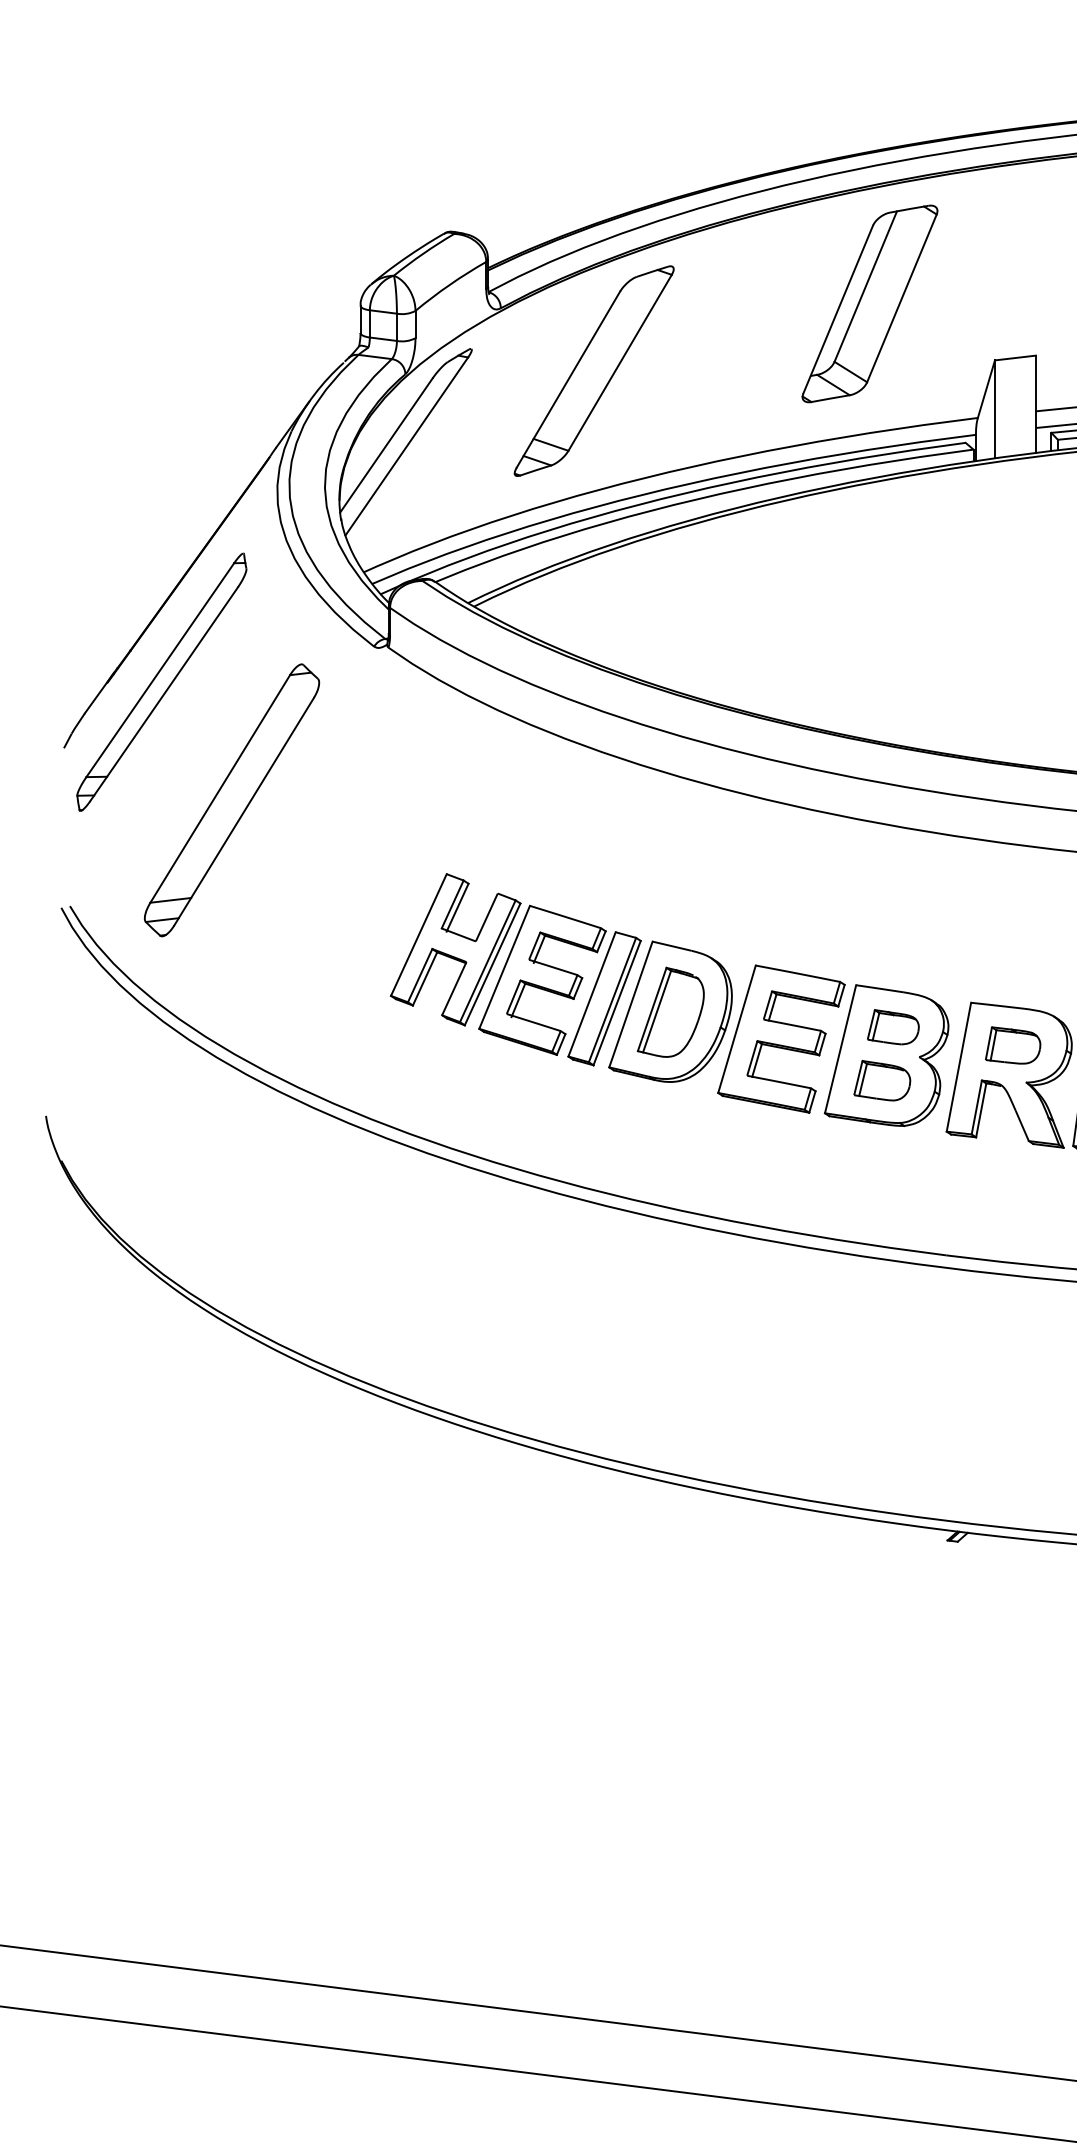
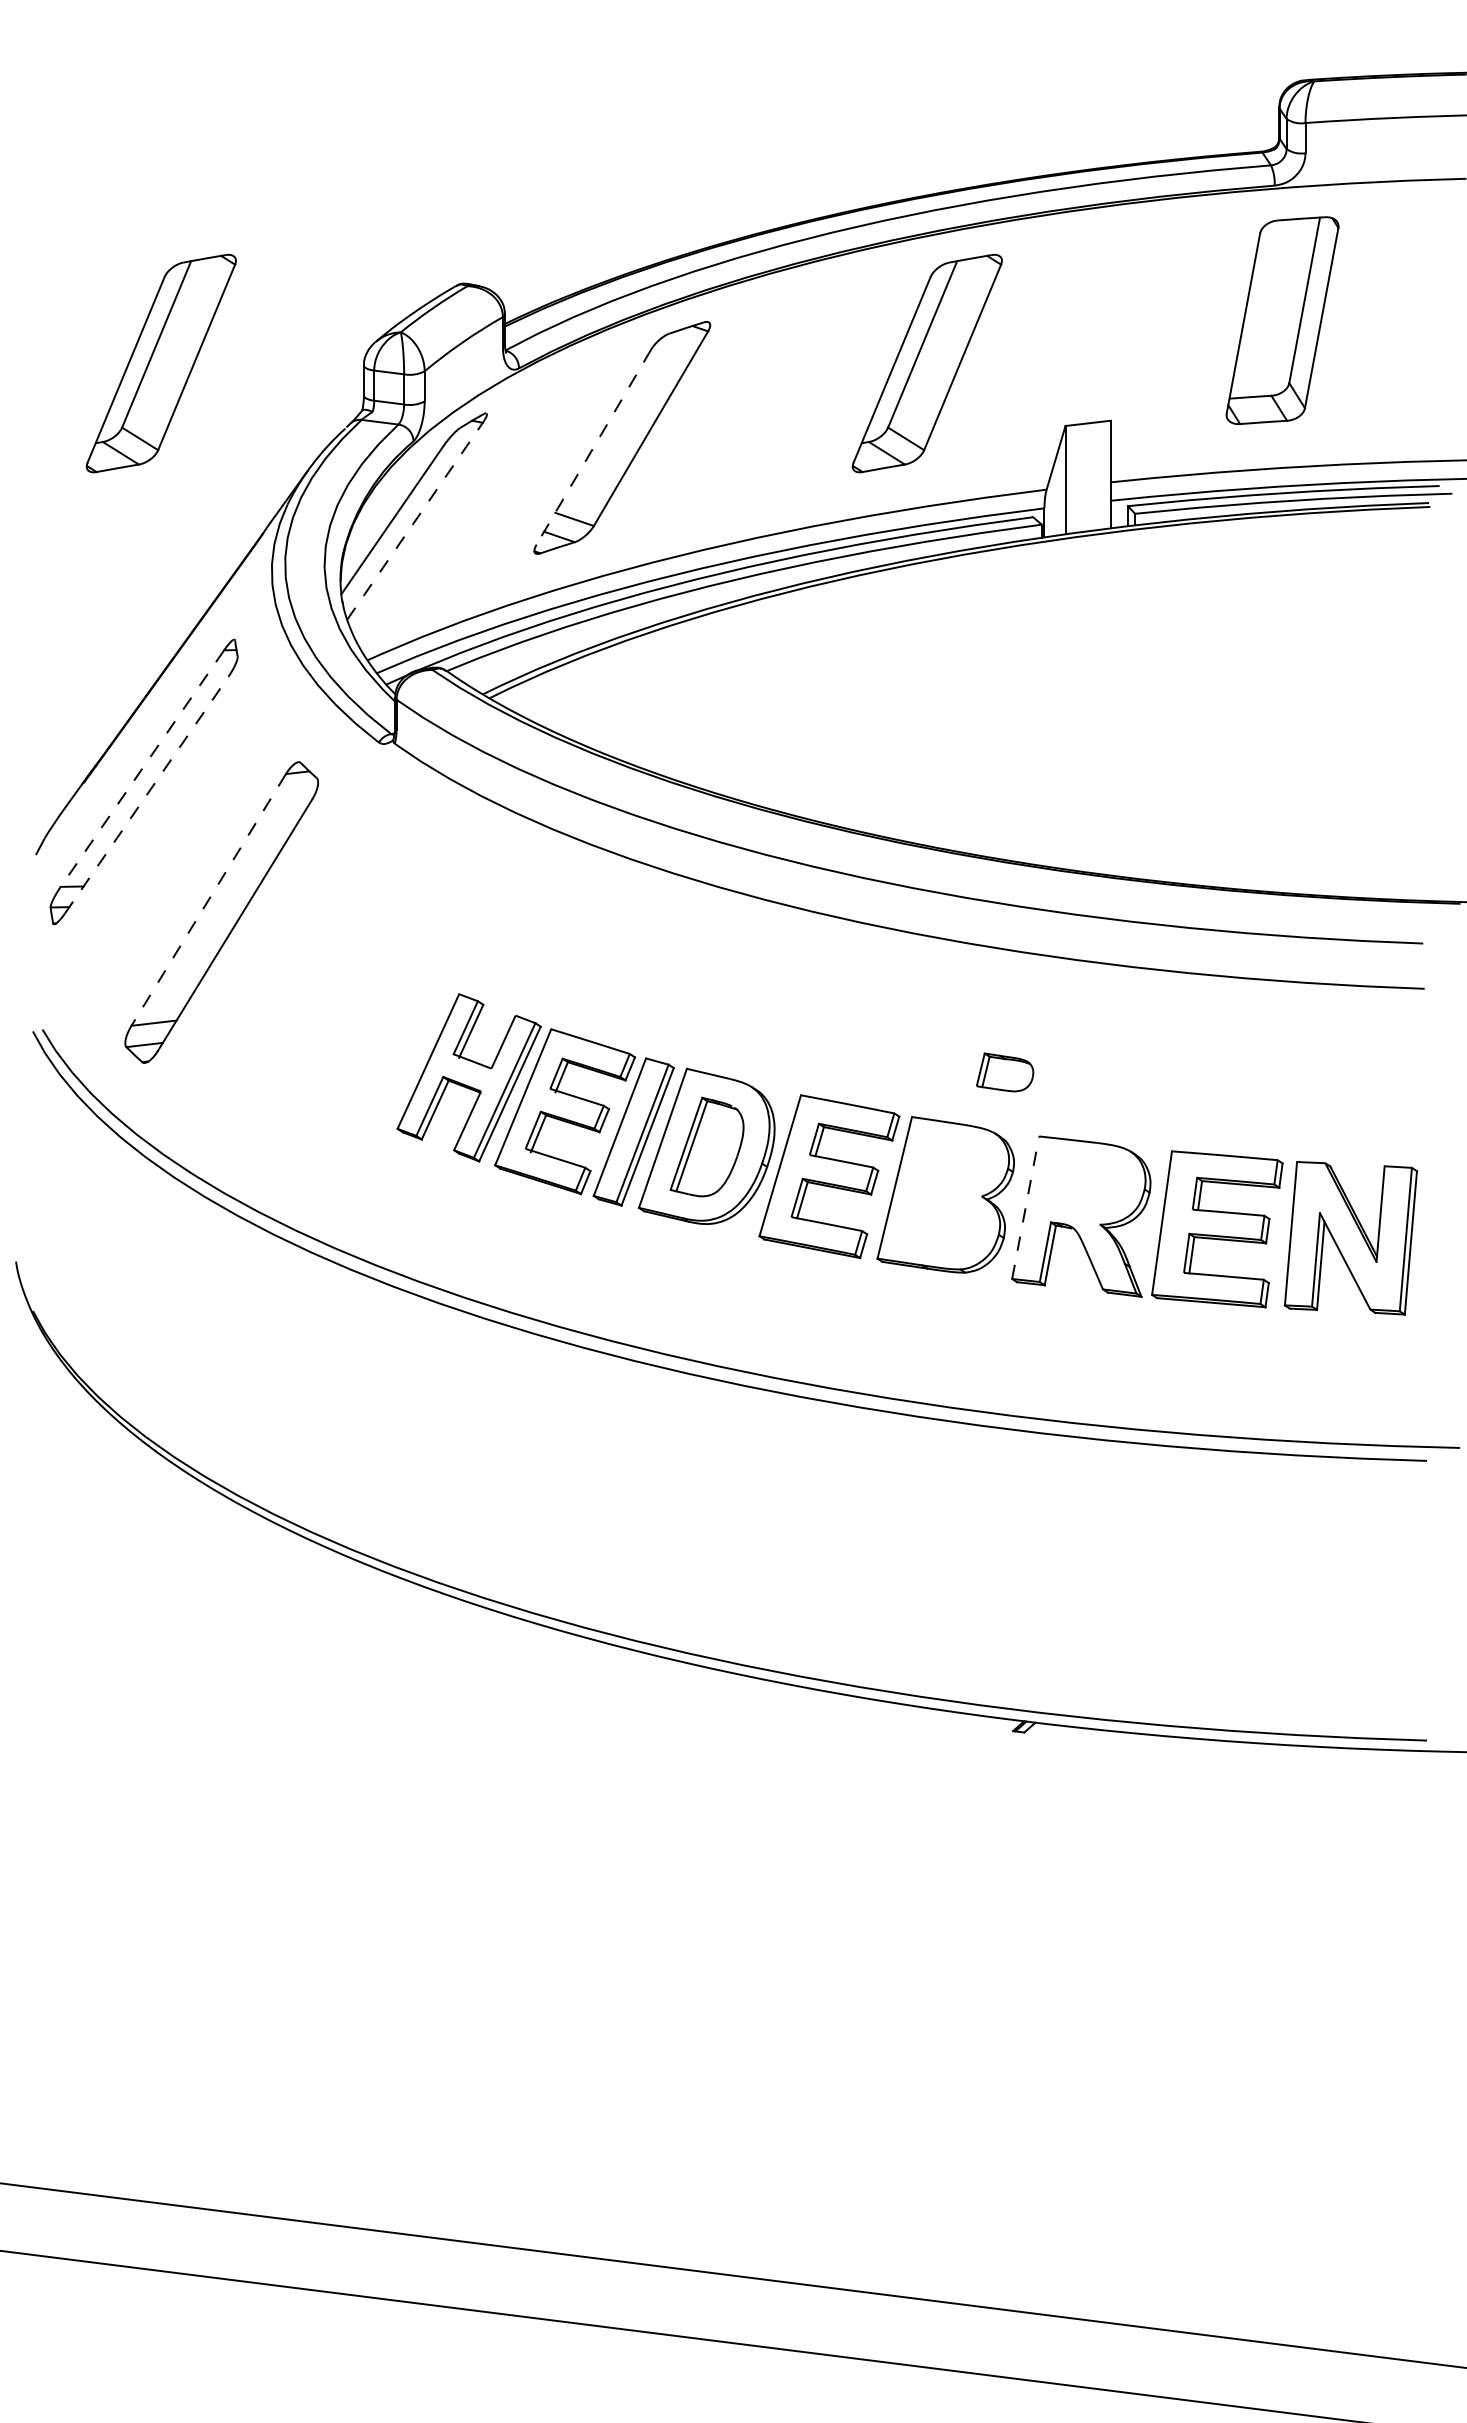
part: (176, 303) -> (160, 363), added
line: (568, 379) -> (593, 447), solid -> dashed
line: (407, 446) -> (415, 521), solid -> dashed
line: (160, 670) -> (142, 768), solid -> dashed
line: (163, 694) -> (146, 795), solid -> dashed
line: (220, 788) -> (208, 899), solid -> dashed
part: (893, 1027) -> (1005, 1072), moved
part: (1013, 1045) -> (1085, 1183), removed
line: (958, 1067) -> (1025, 1207), solid -> dashed
part: (881, 1080) -> (940, 1222), removed

